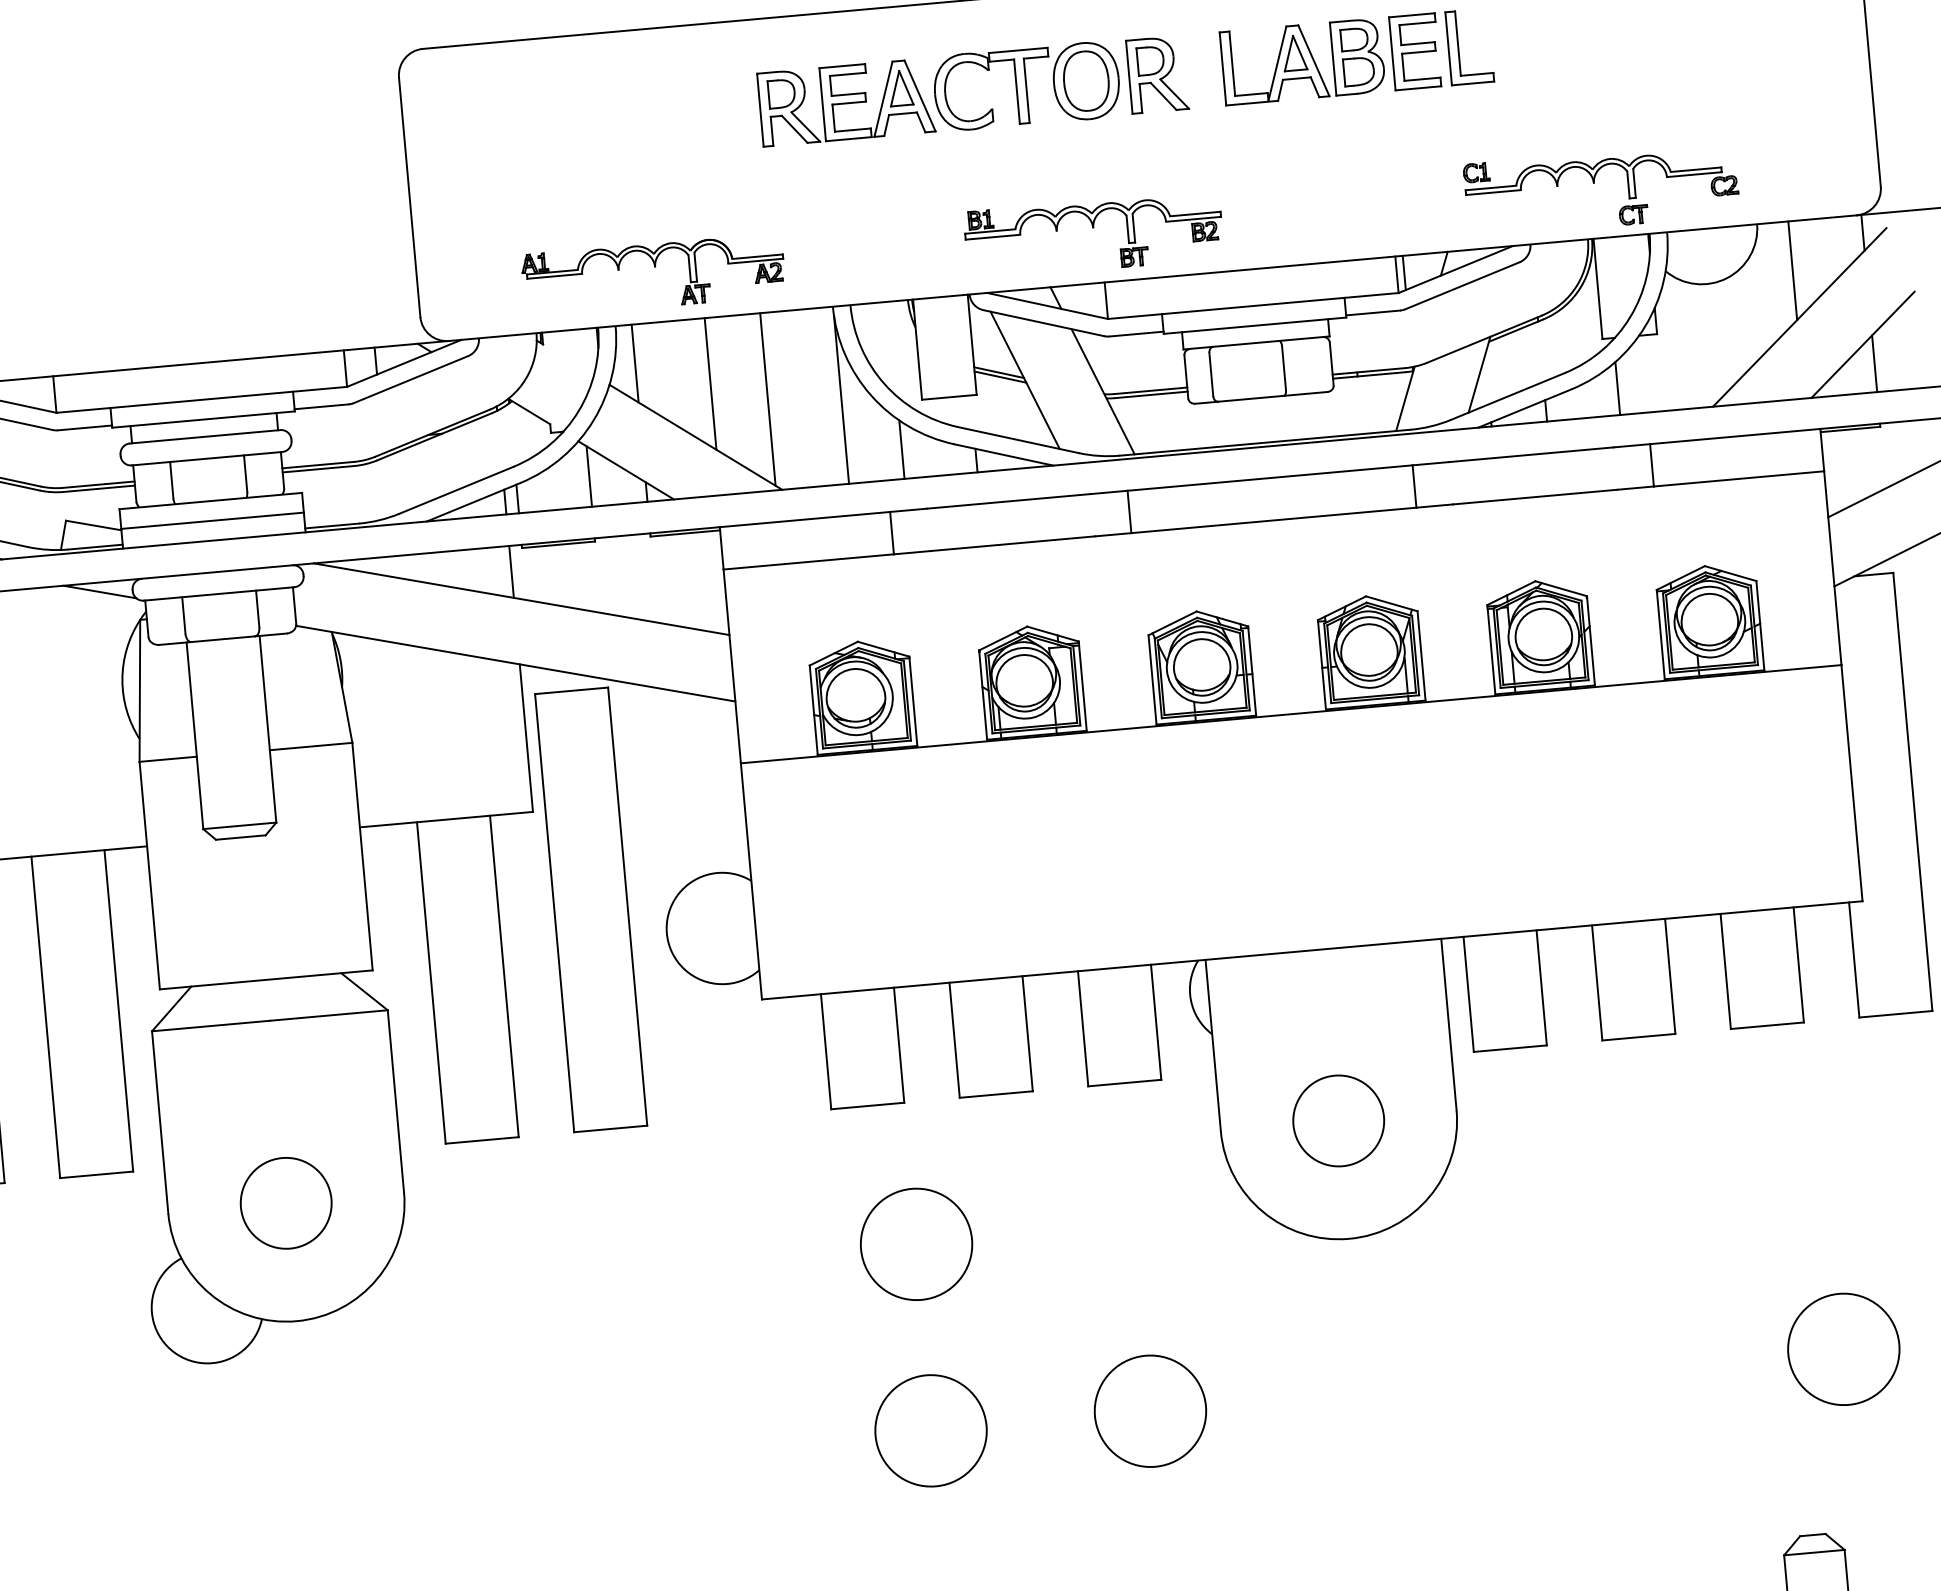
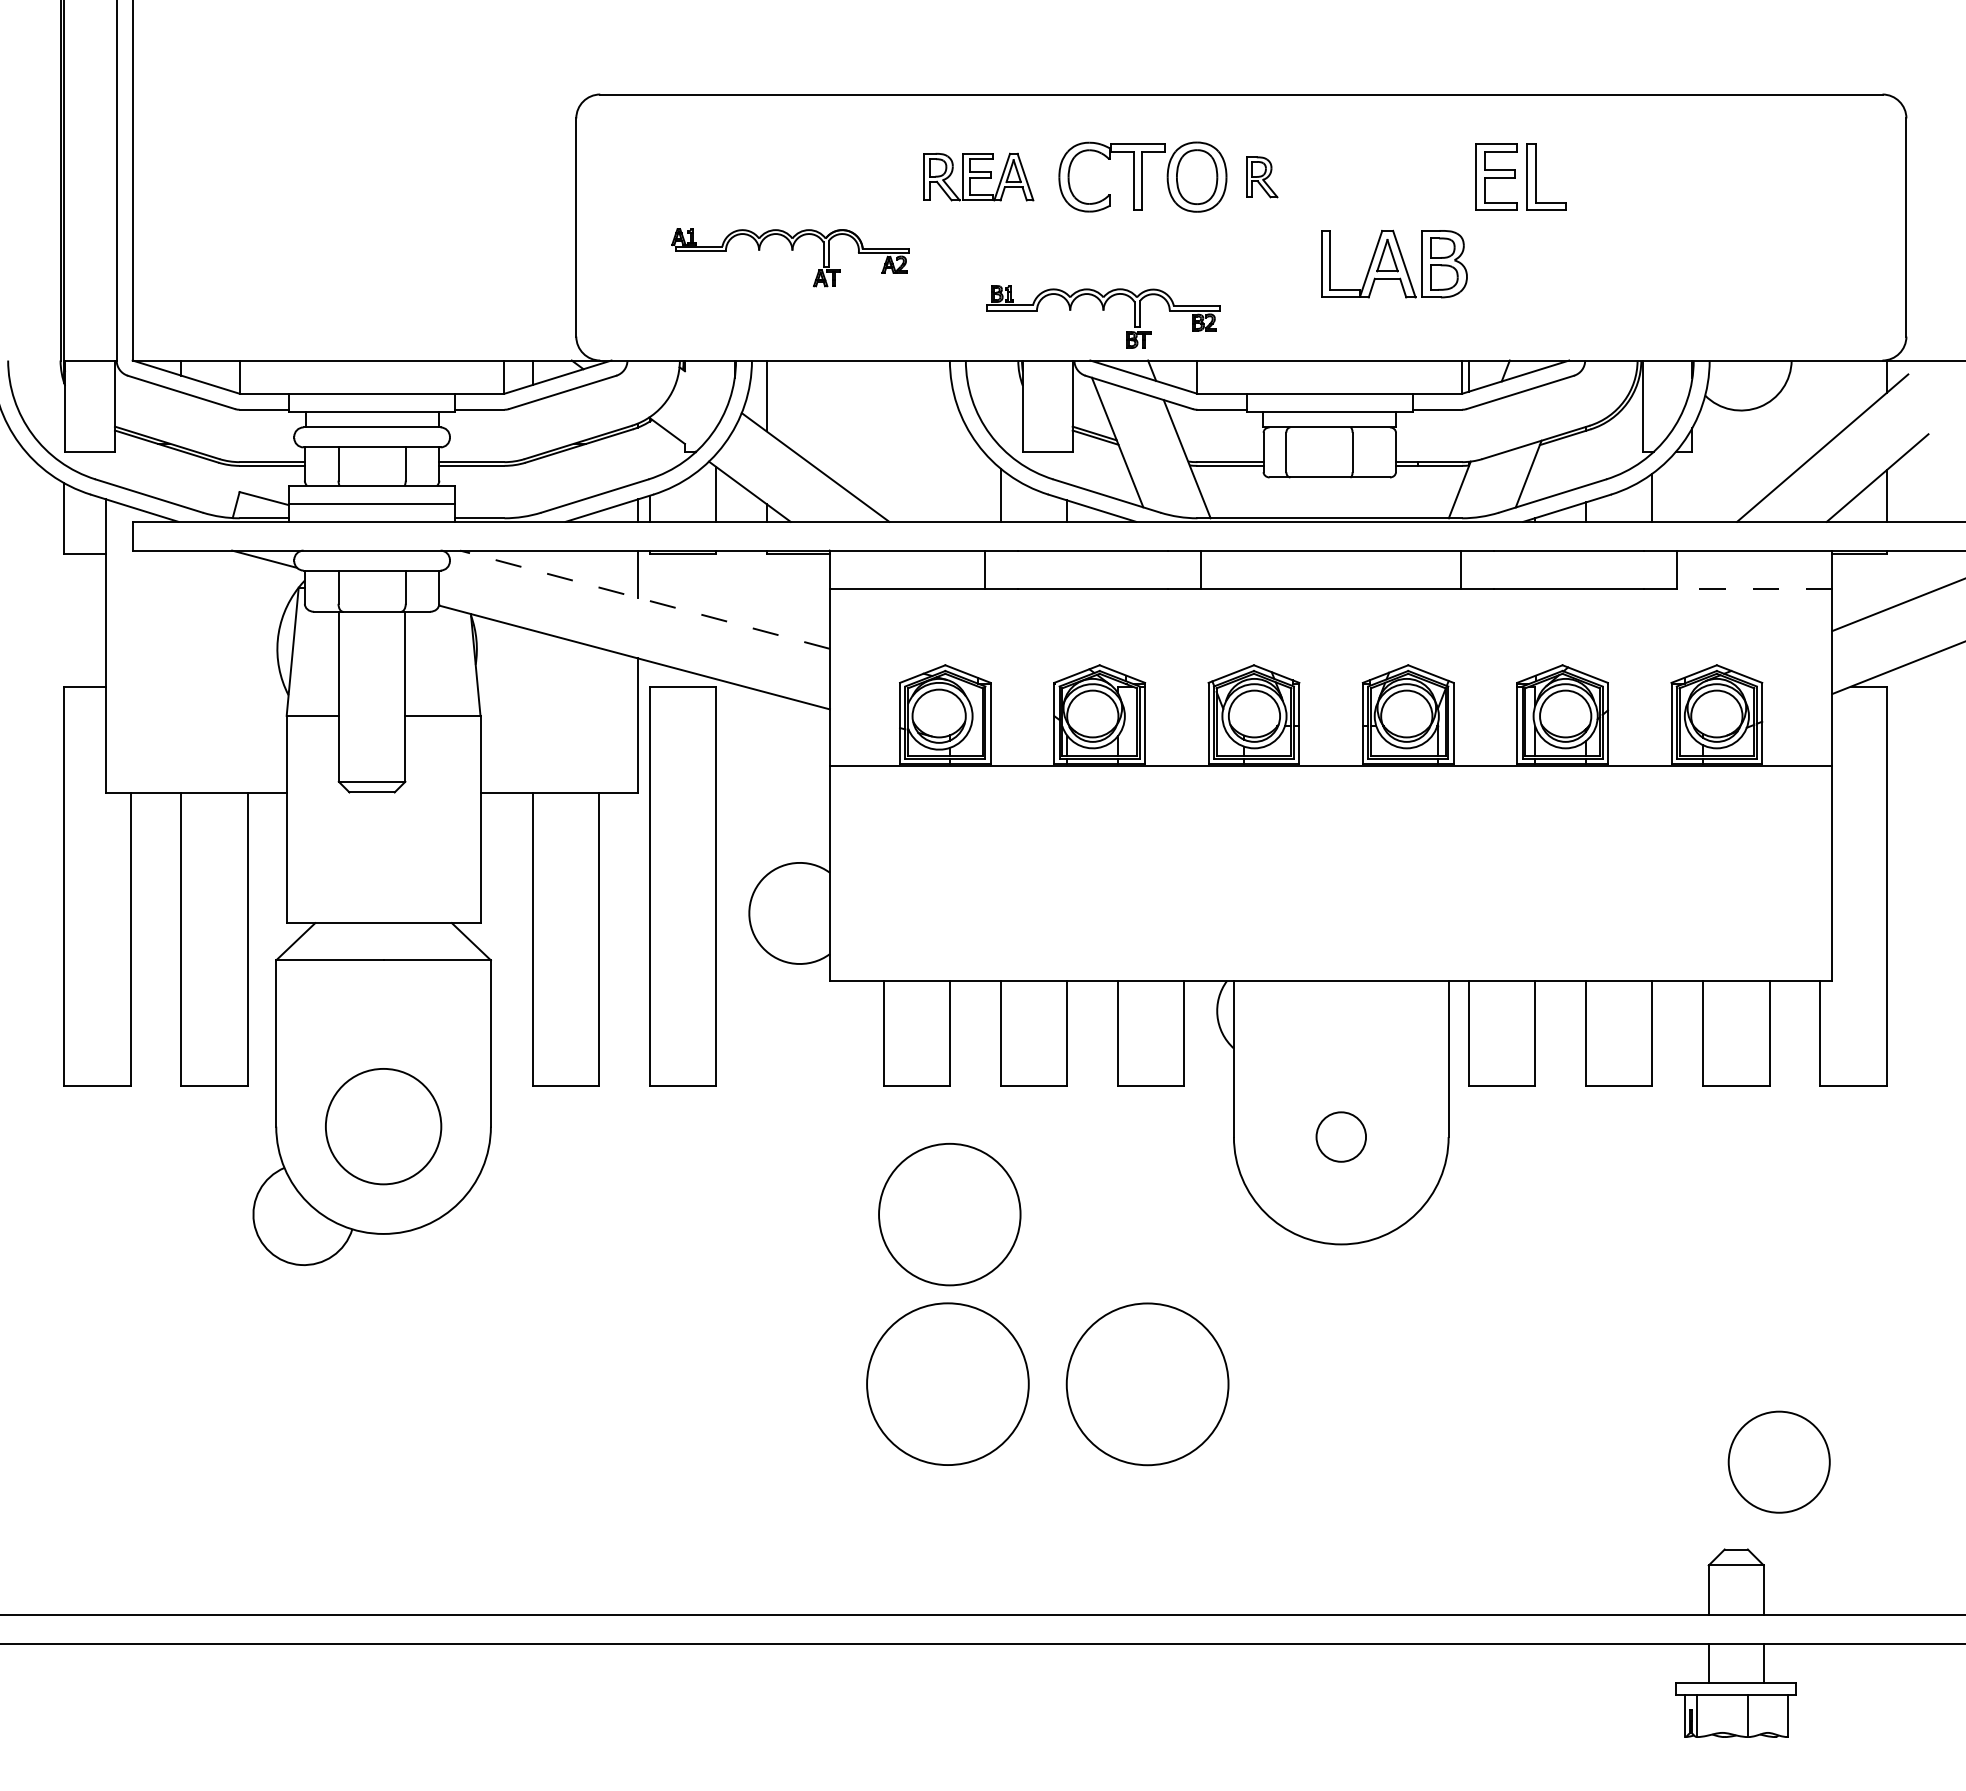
part: (1303, 61) -> (1394, 263), moved
part: (1157, 75) -> (1261, 177), size x0.6
part: (846, 101) -> (978, 176), size x0.7
part: (1595, 183) -> (1648, 310), removed
part: (1093, 234) -> (1103, 316), moved
part: (654, 267) -> (791, 250), moved
line: (1793, 270) -> (1820, 405), removed
line: (710, 383) -> (833, 420), removed
line: (767, 398) -> (883, 438), removed
line: (841, 399) -> (950, 445), removed
line: (1738, 479) -> (1754, 589), solid -> dashed
line: (521, 599) -> (644, 599), solid -> dashed
circle: (1338, 1120) -> (1341, 1136), size x0.6
circle: (286, 1203) -> (383, 1126), size x1.4
circle: (916, 1244) -> (949, 1214), size x1.4
circle: (1842, 1348) -> (1778, 1461), moved
circle: (1150, 1410) -> (1147, 1383), size x1.6
circle: (930, 1430) -> (947, 1383), size x1.6

